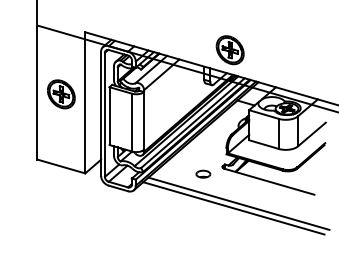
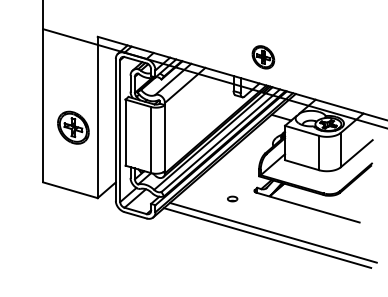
part: (230, 50) -> (263, 57), size x0.7
part: (61, 94) -> (73, 127), moved
part: (203, 173) -> (232, 198), size x0.6

